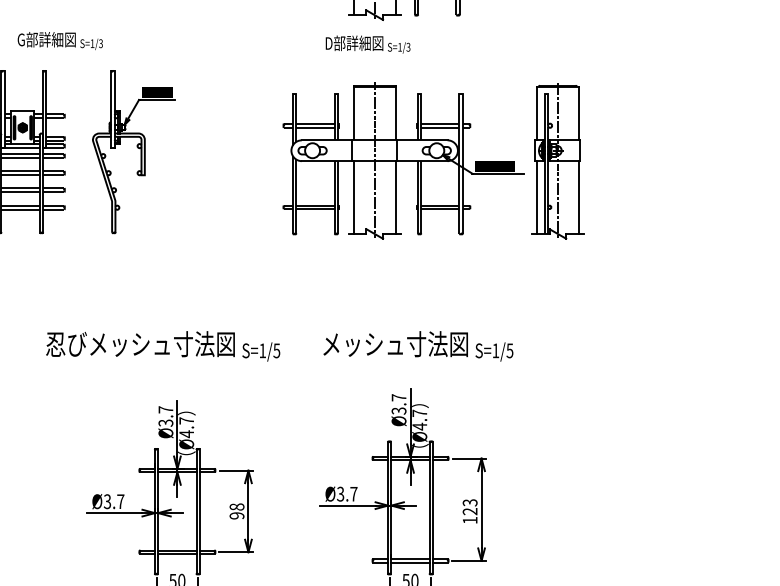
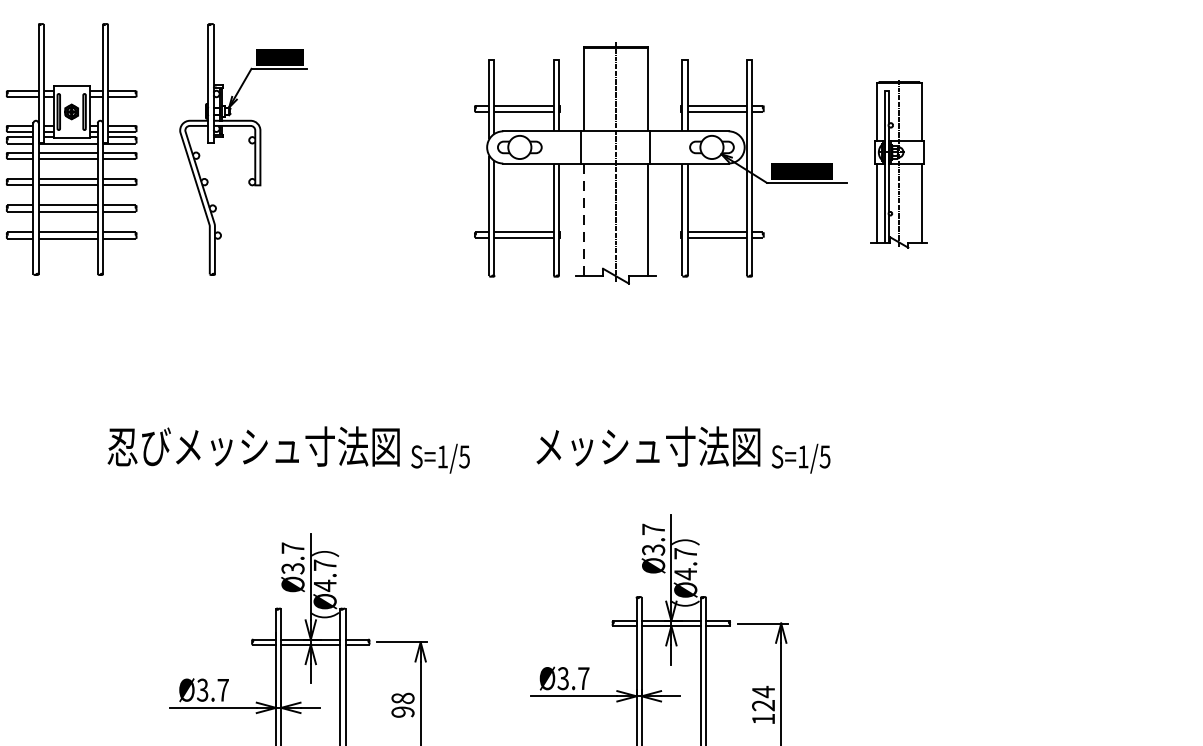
part: (557, 161) -> (898, 164), size x0.7
line: (353, 198) -> (583, 221), solid -> dashed
text: (469, 502) -> (762, 691), 123 -> 124

